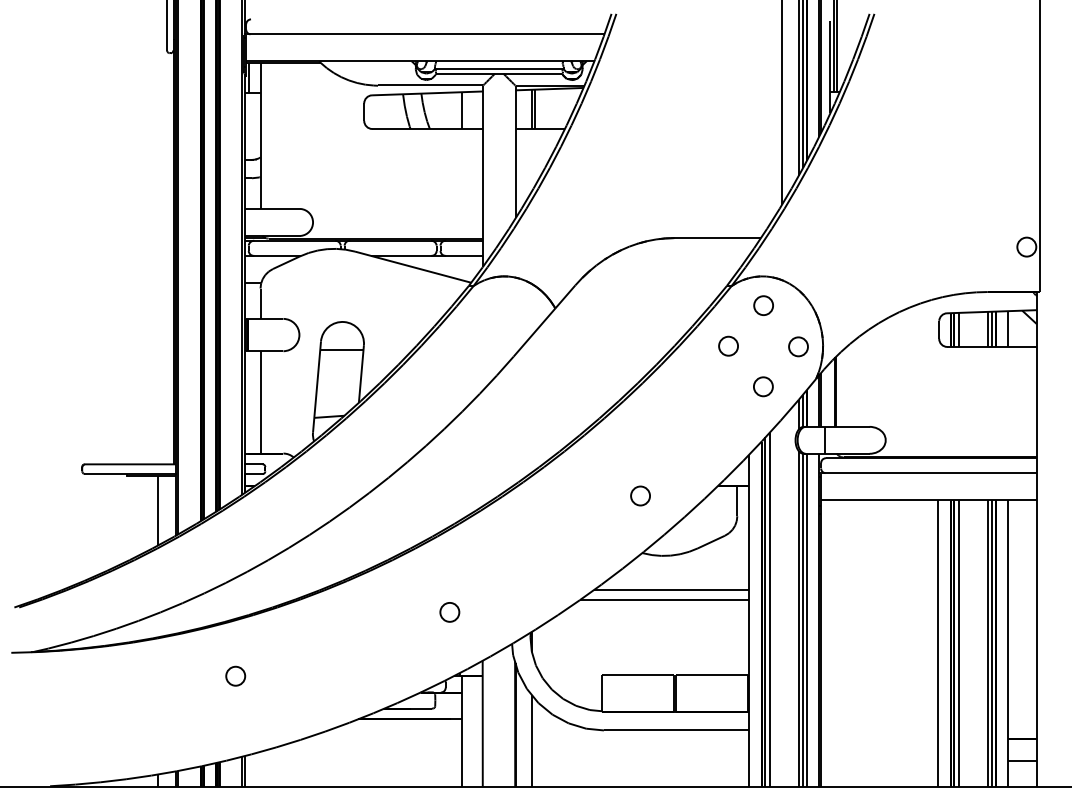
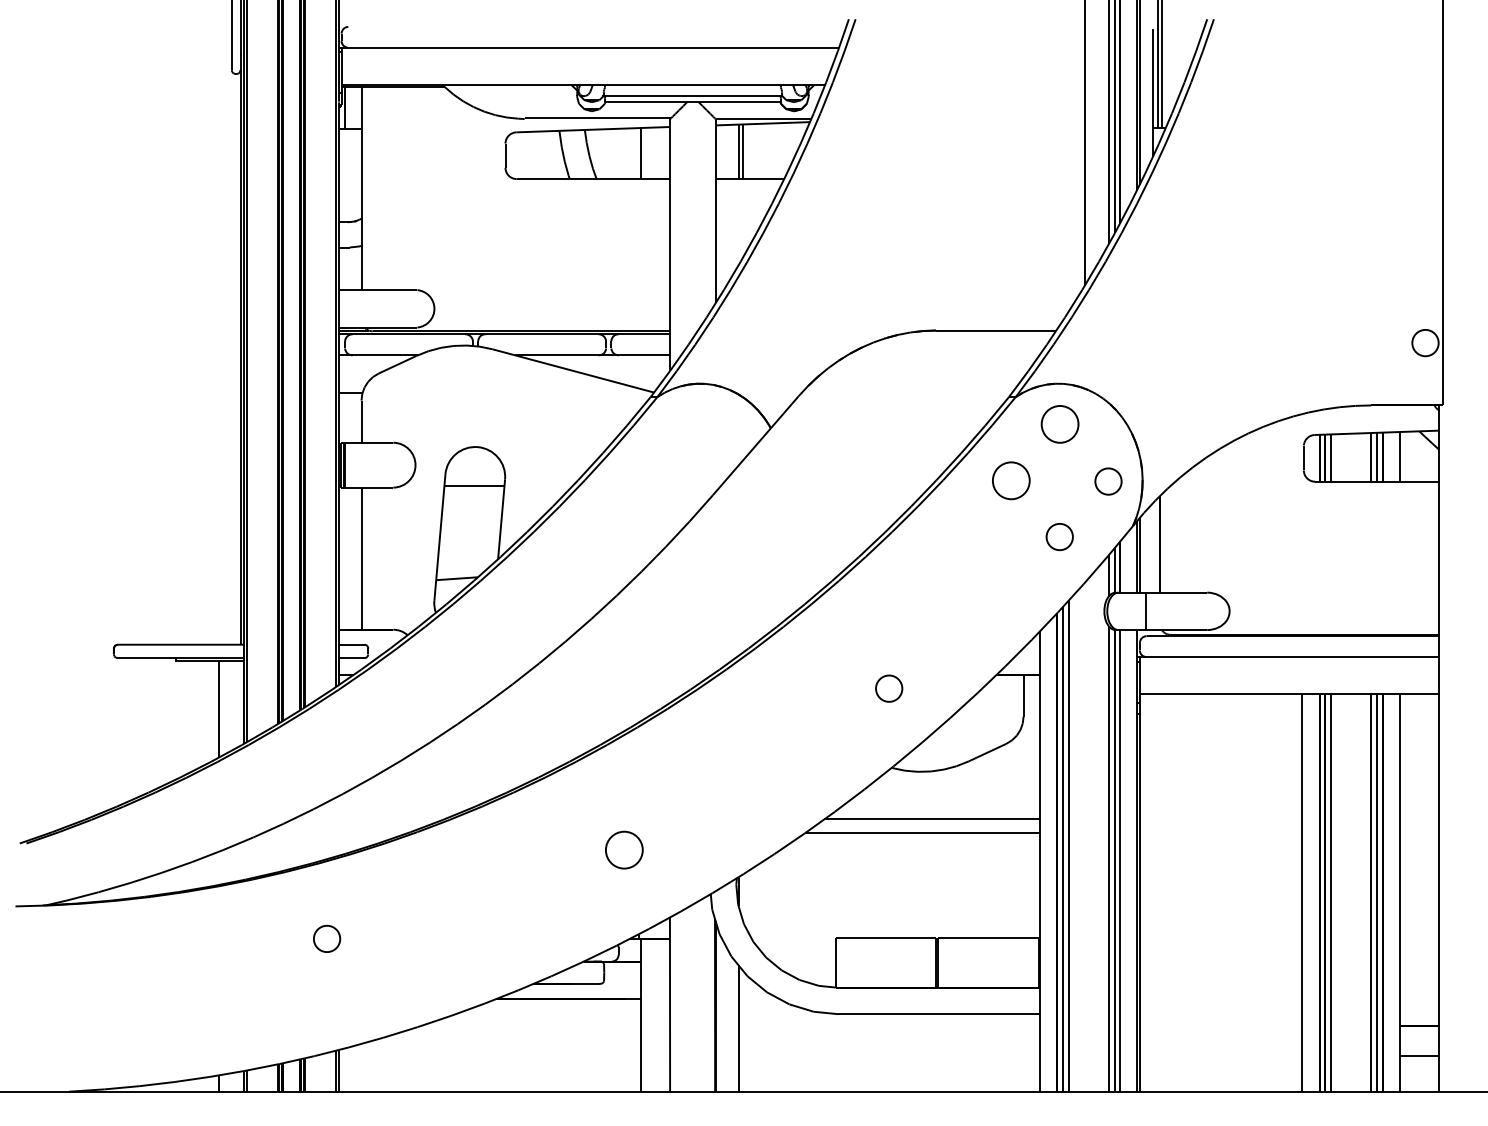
circle: (763, 305) -> (1059, 424), size x1.4
circle: (728, 346) -> (1011, 480), size x1.4
circle: (449, 612) -> (624, 850), size x1.4

